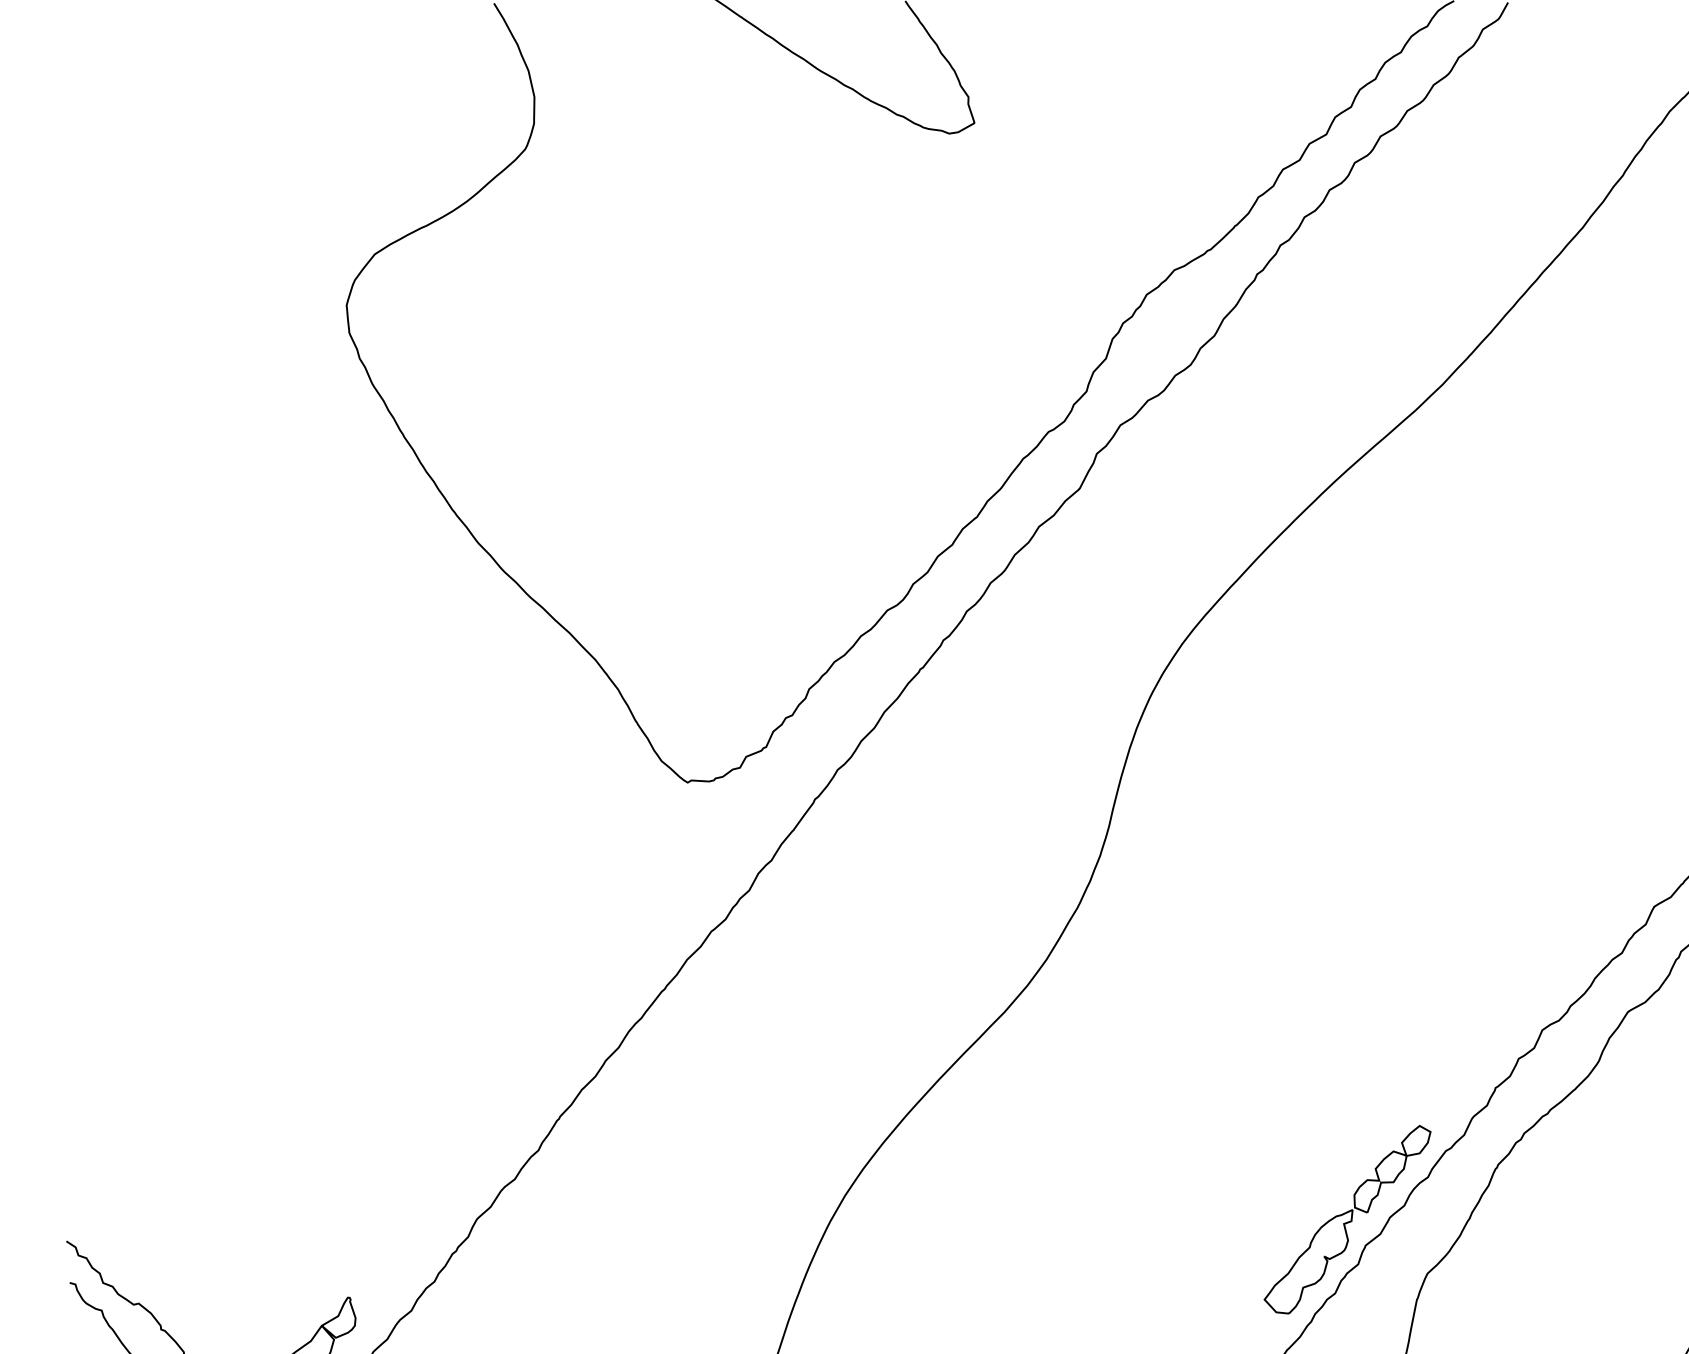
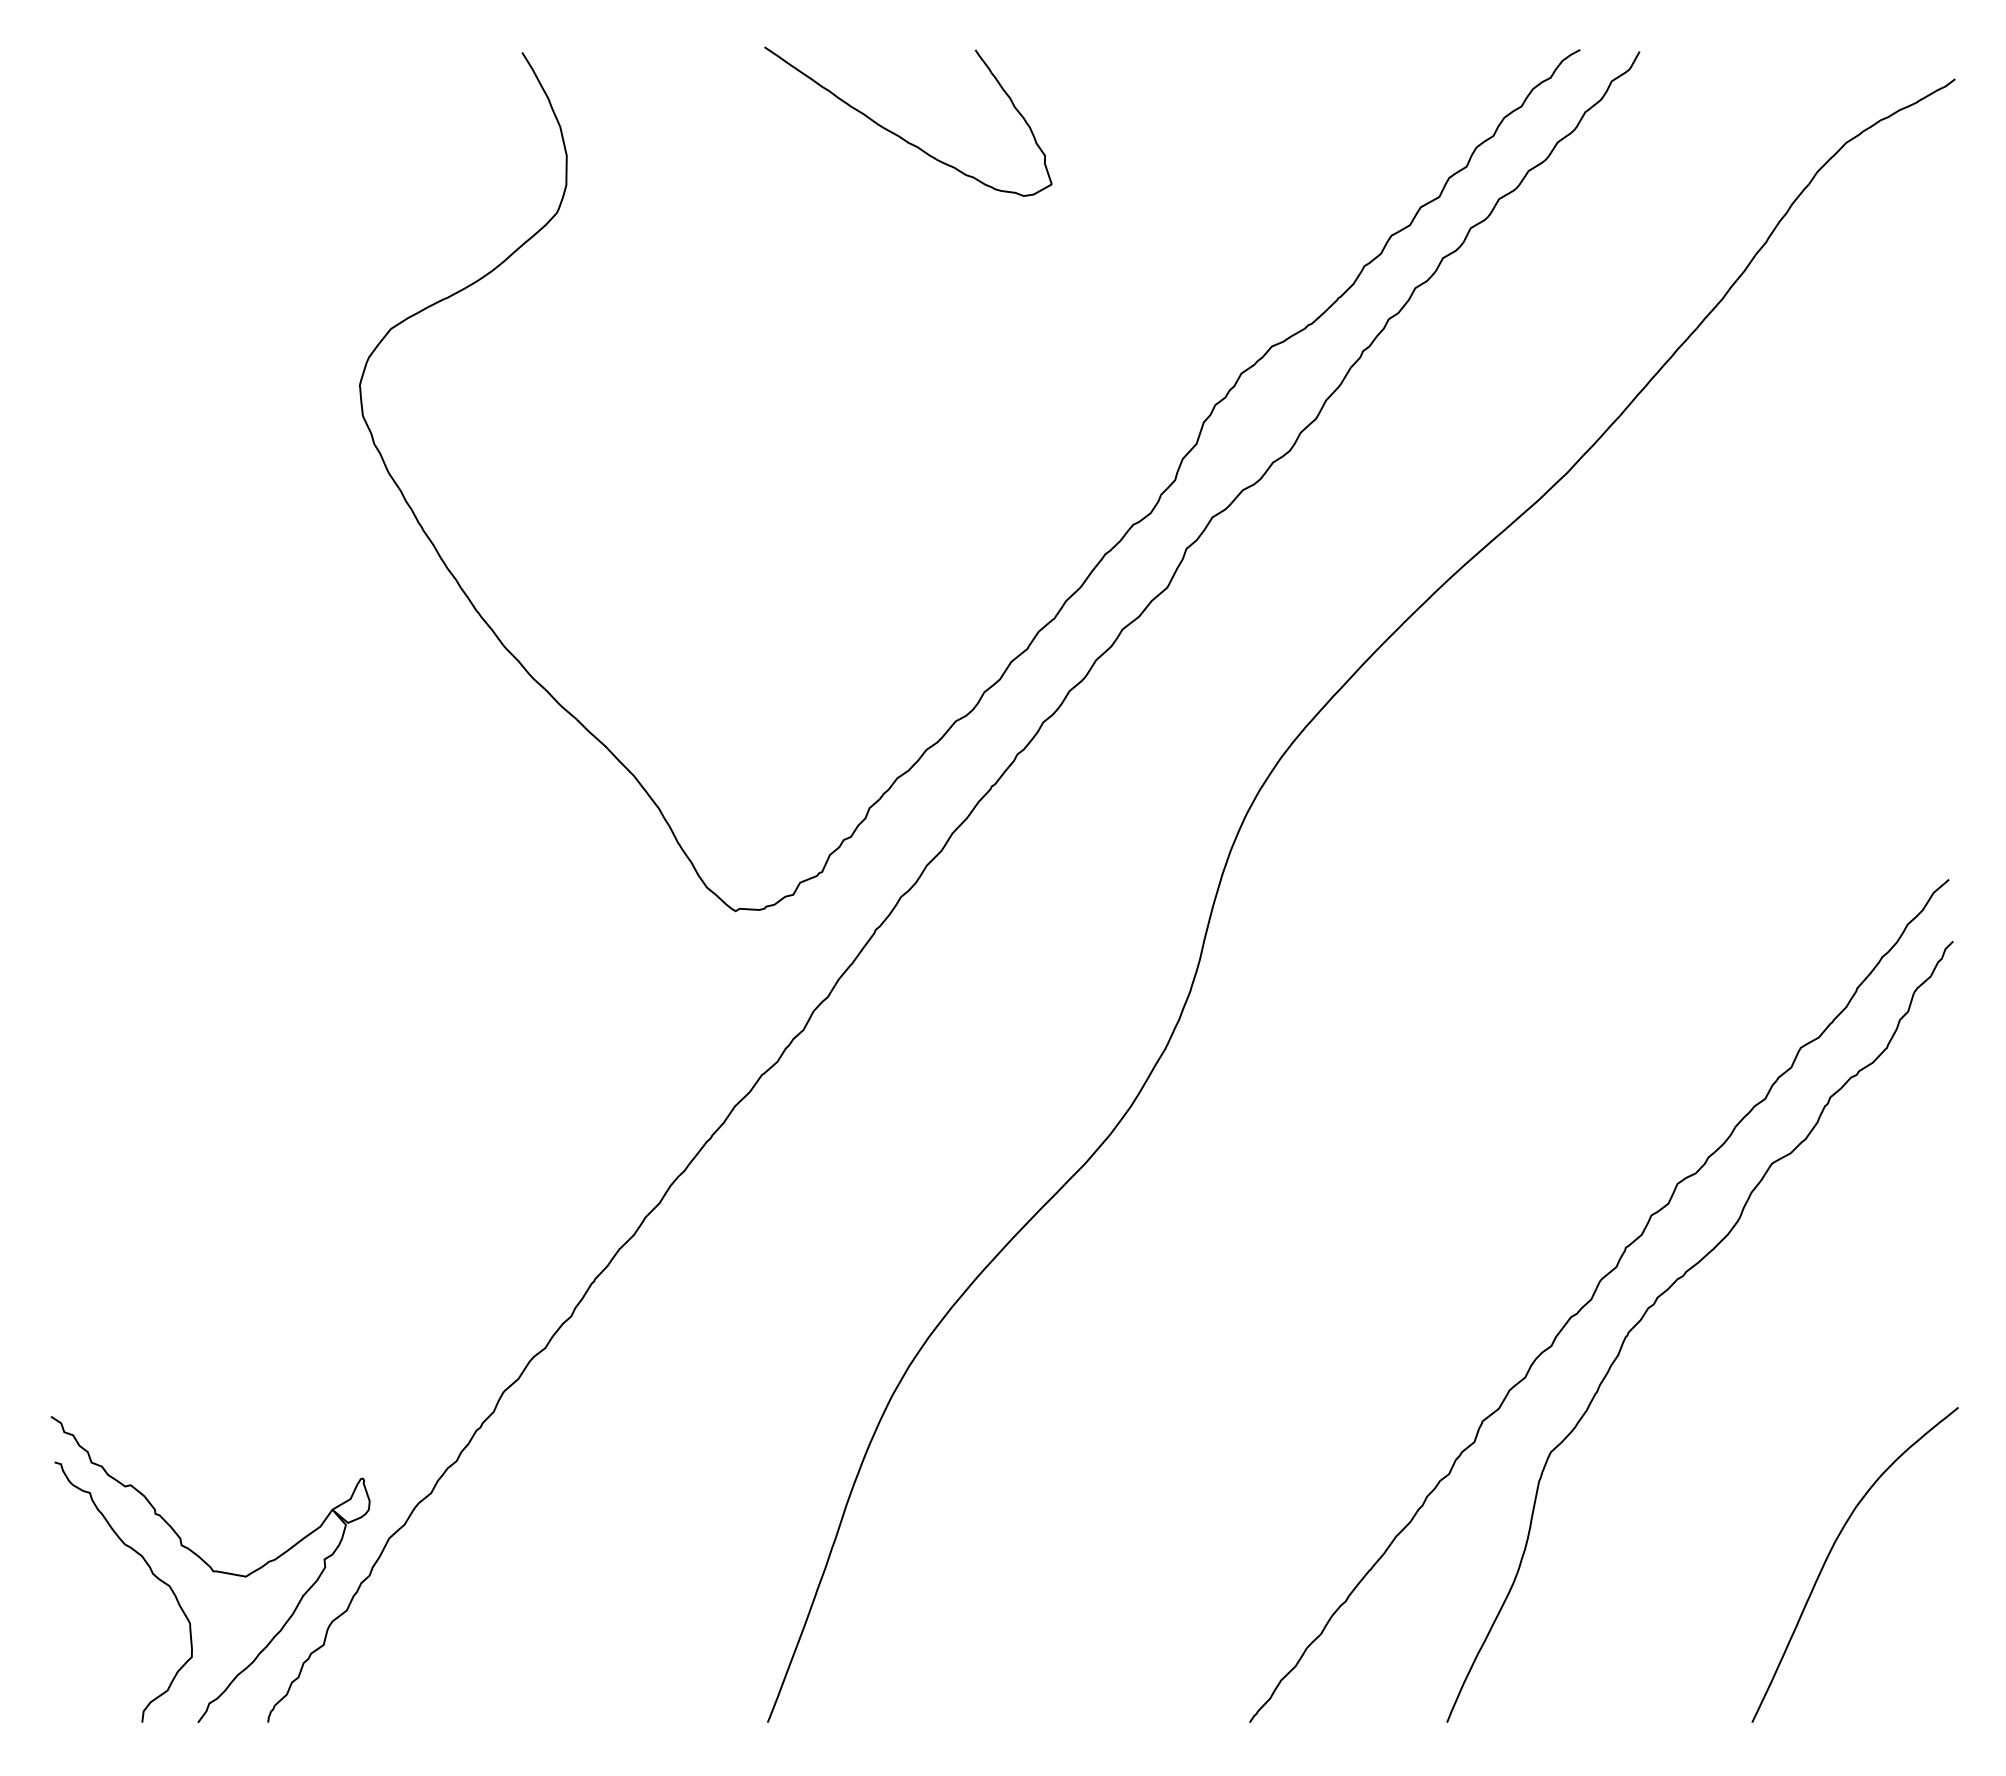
part: (1347, 1219) -> (1462, 1392), removed

